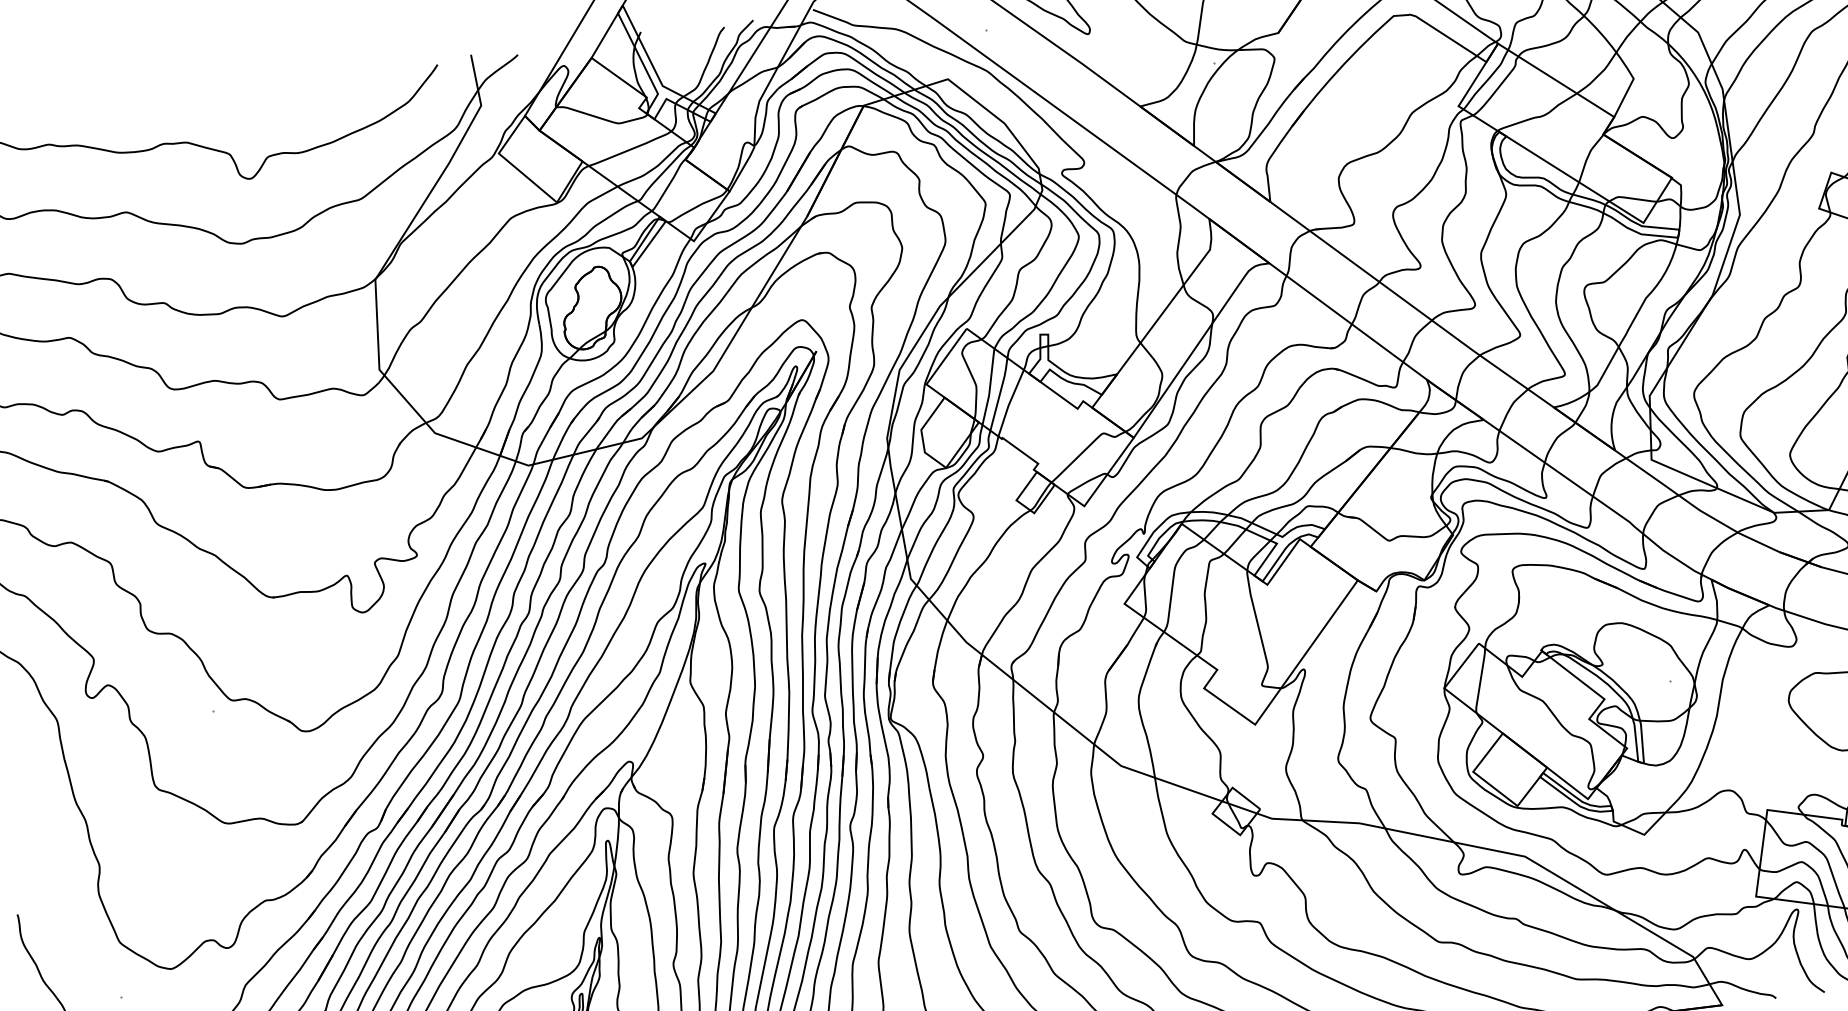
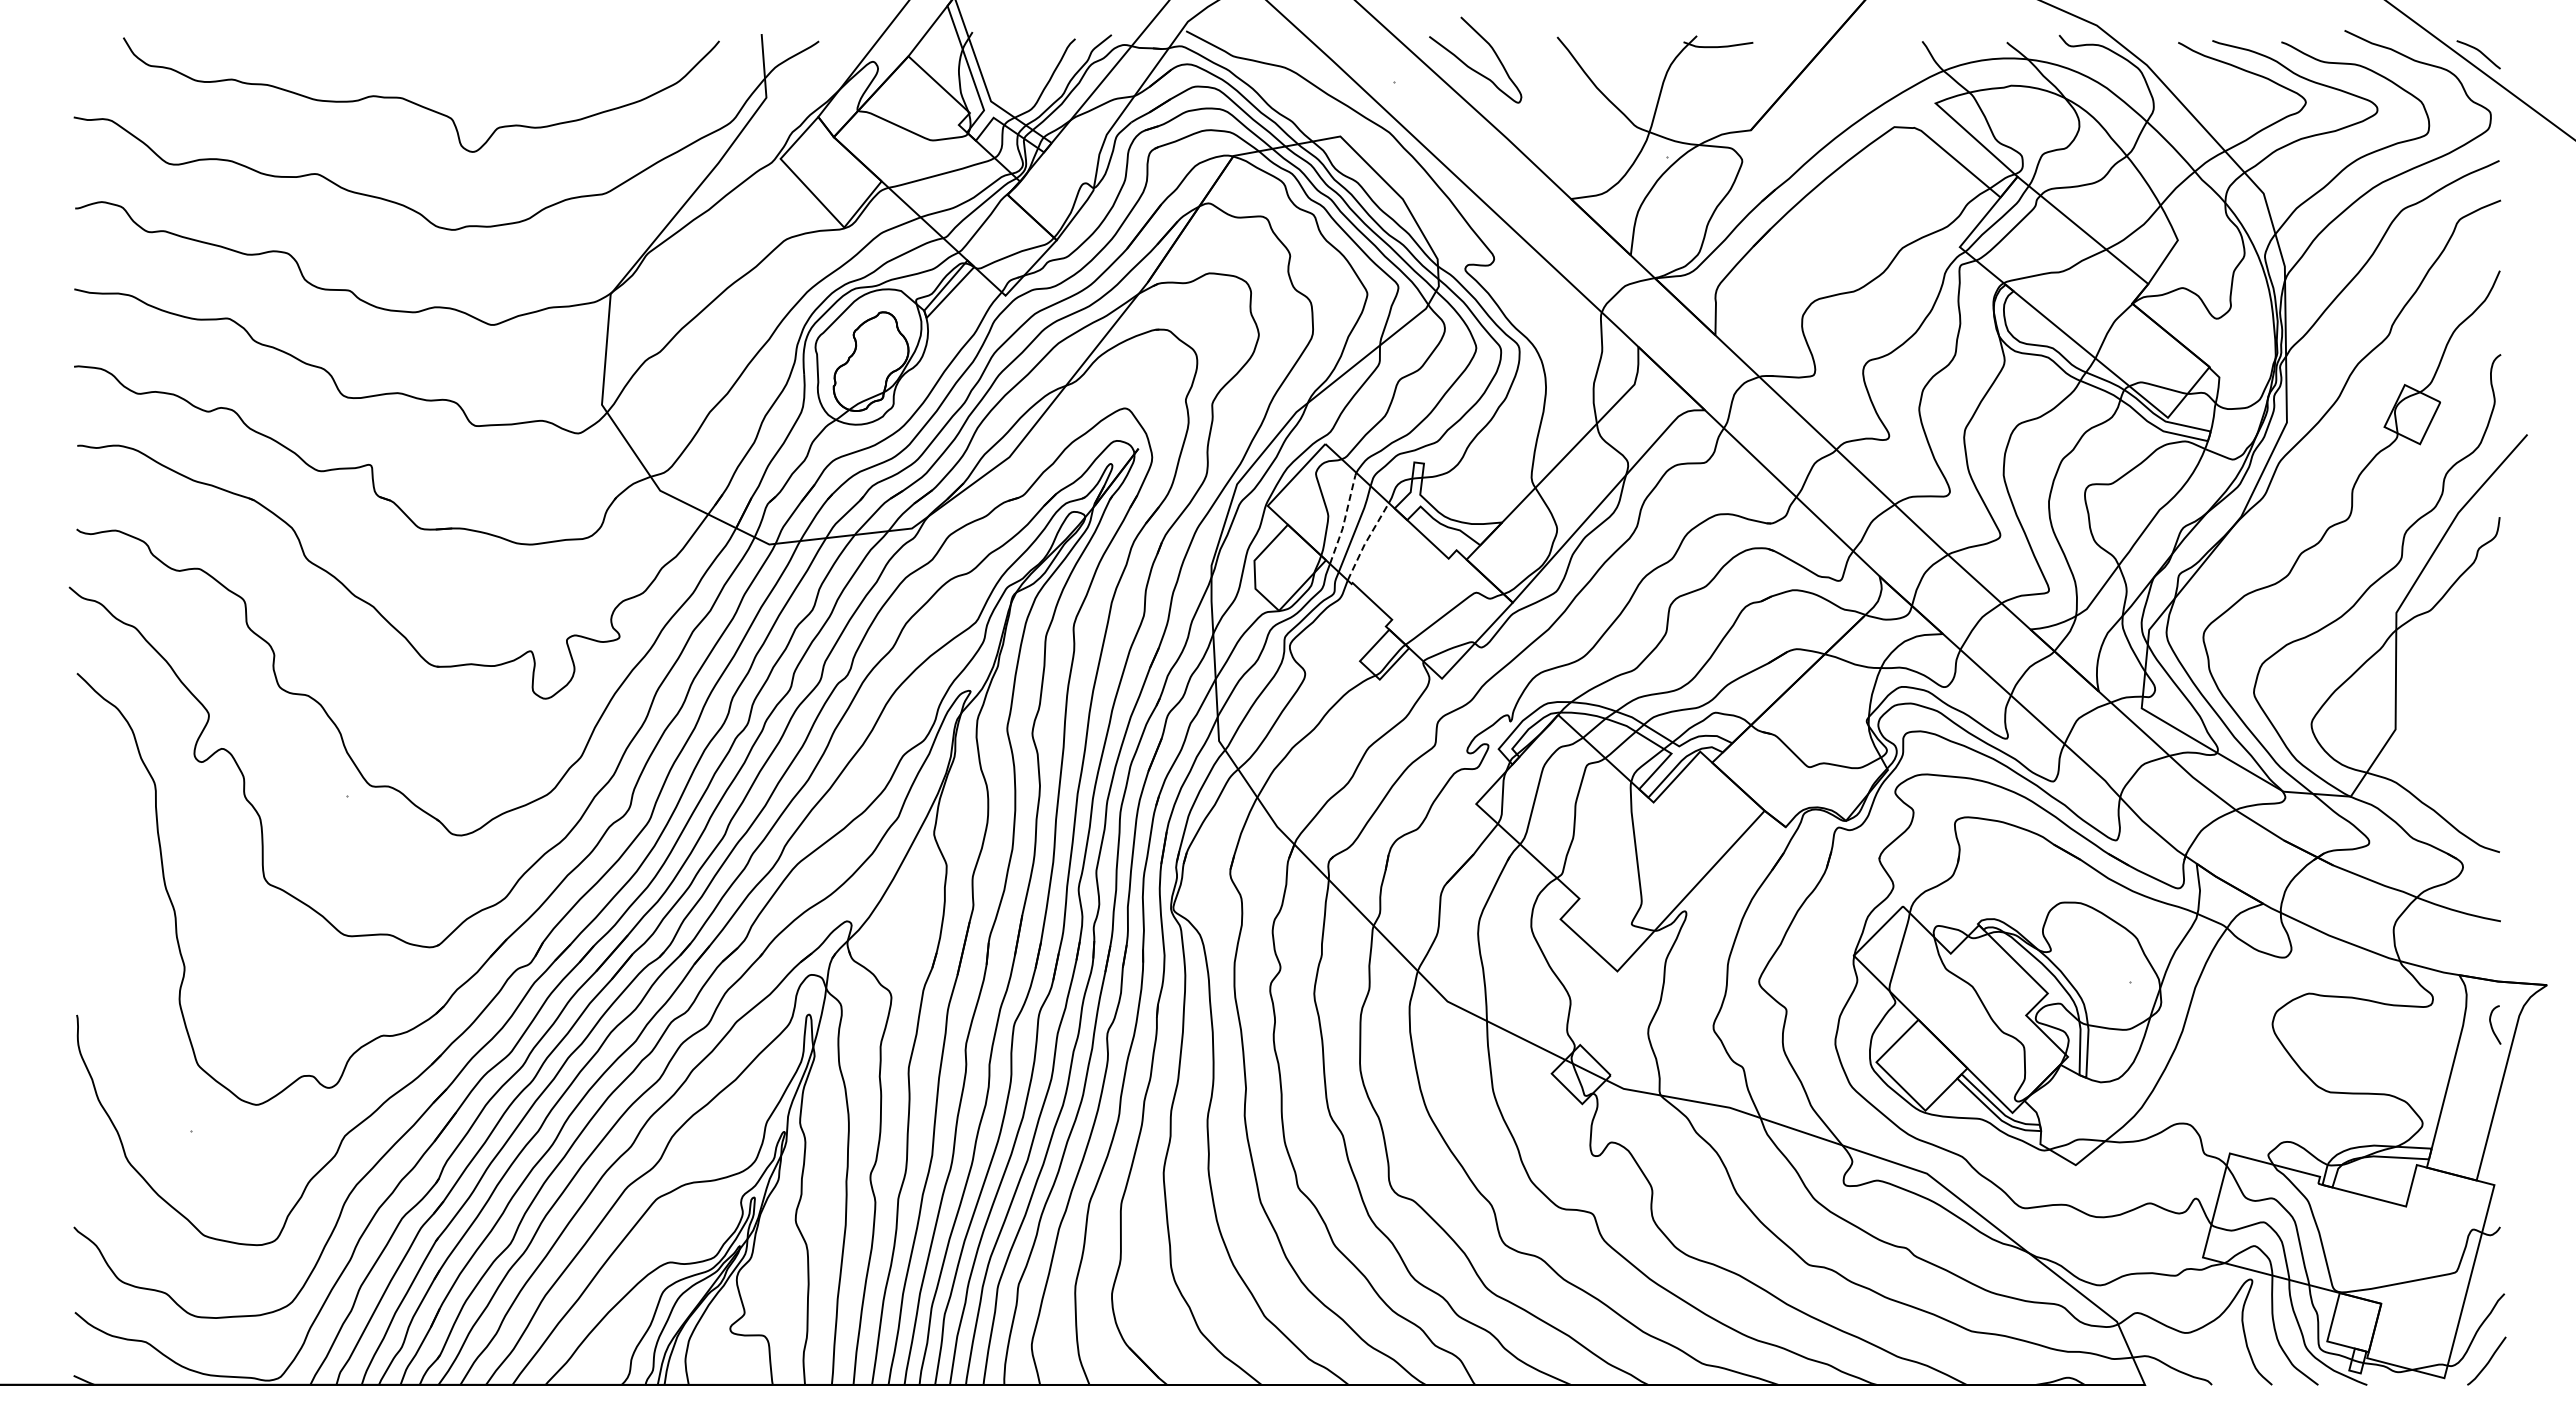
line: (990, 386) -> (1345, 518), solid -> dashed
line: (1009, 403) -> (1366, 541), solid -> dashed

